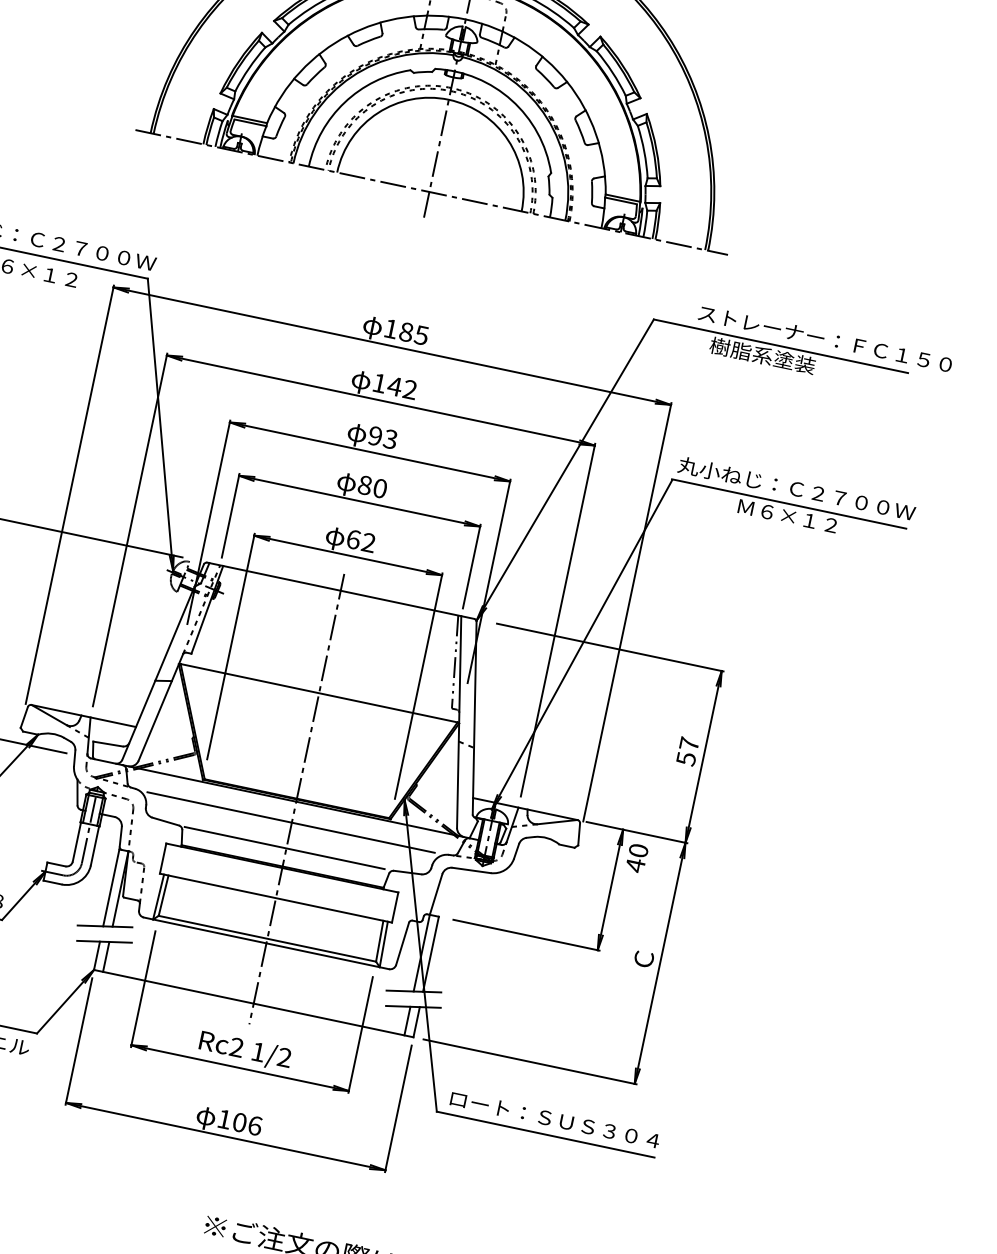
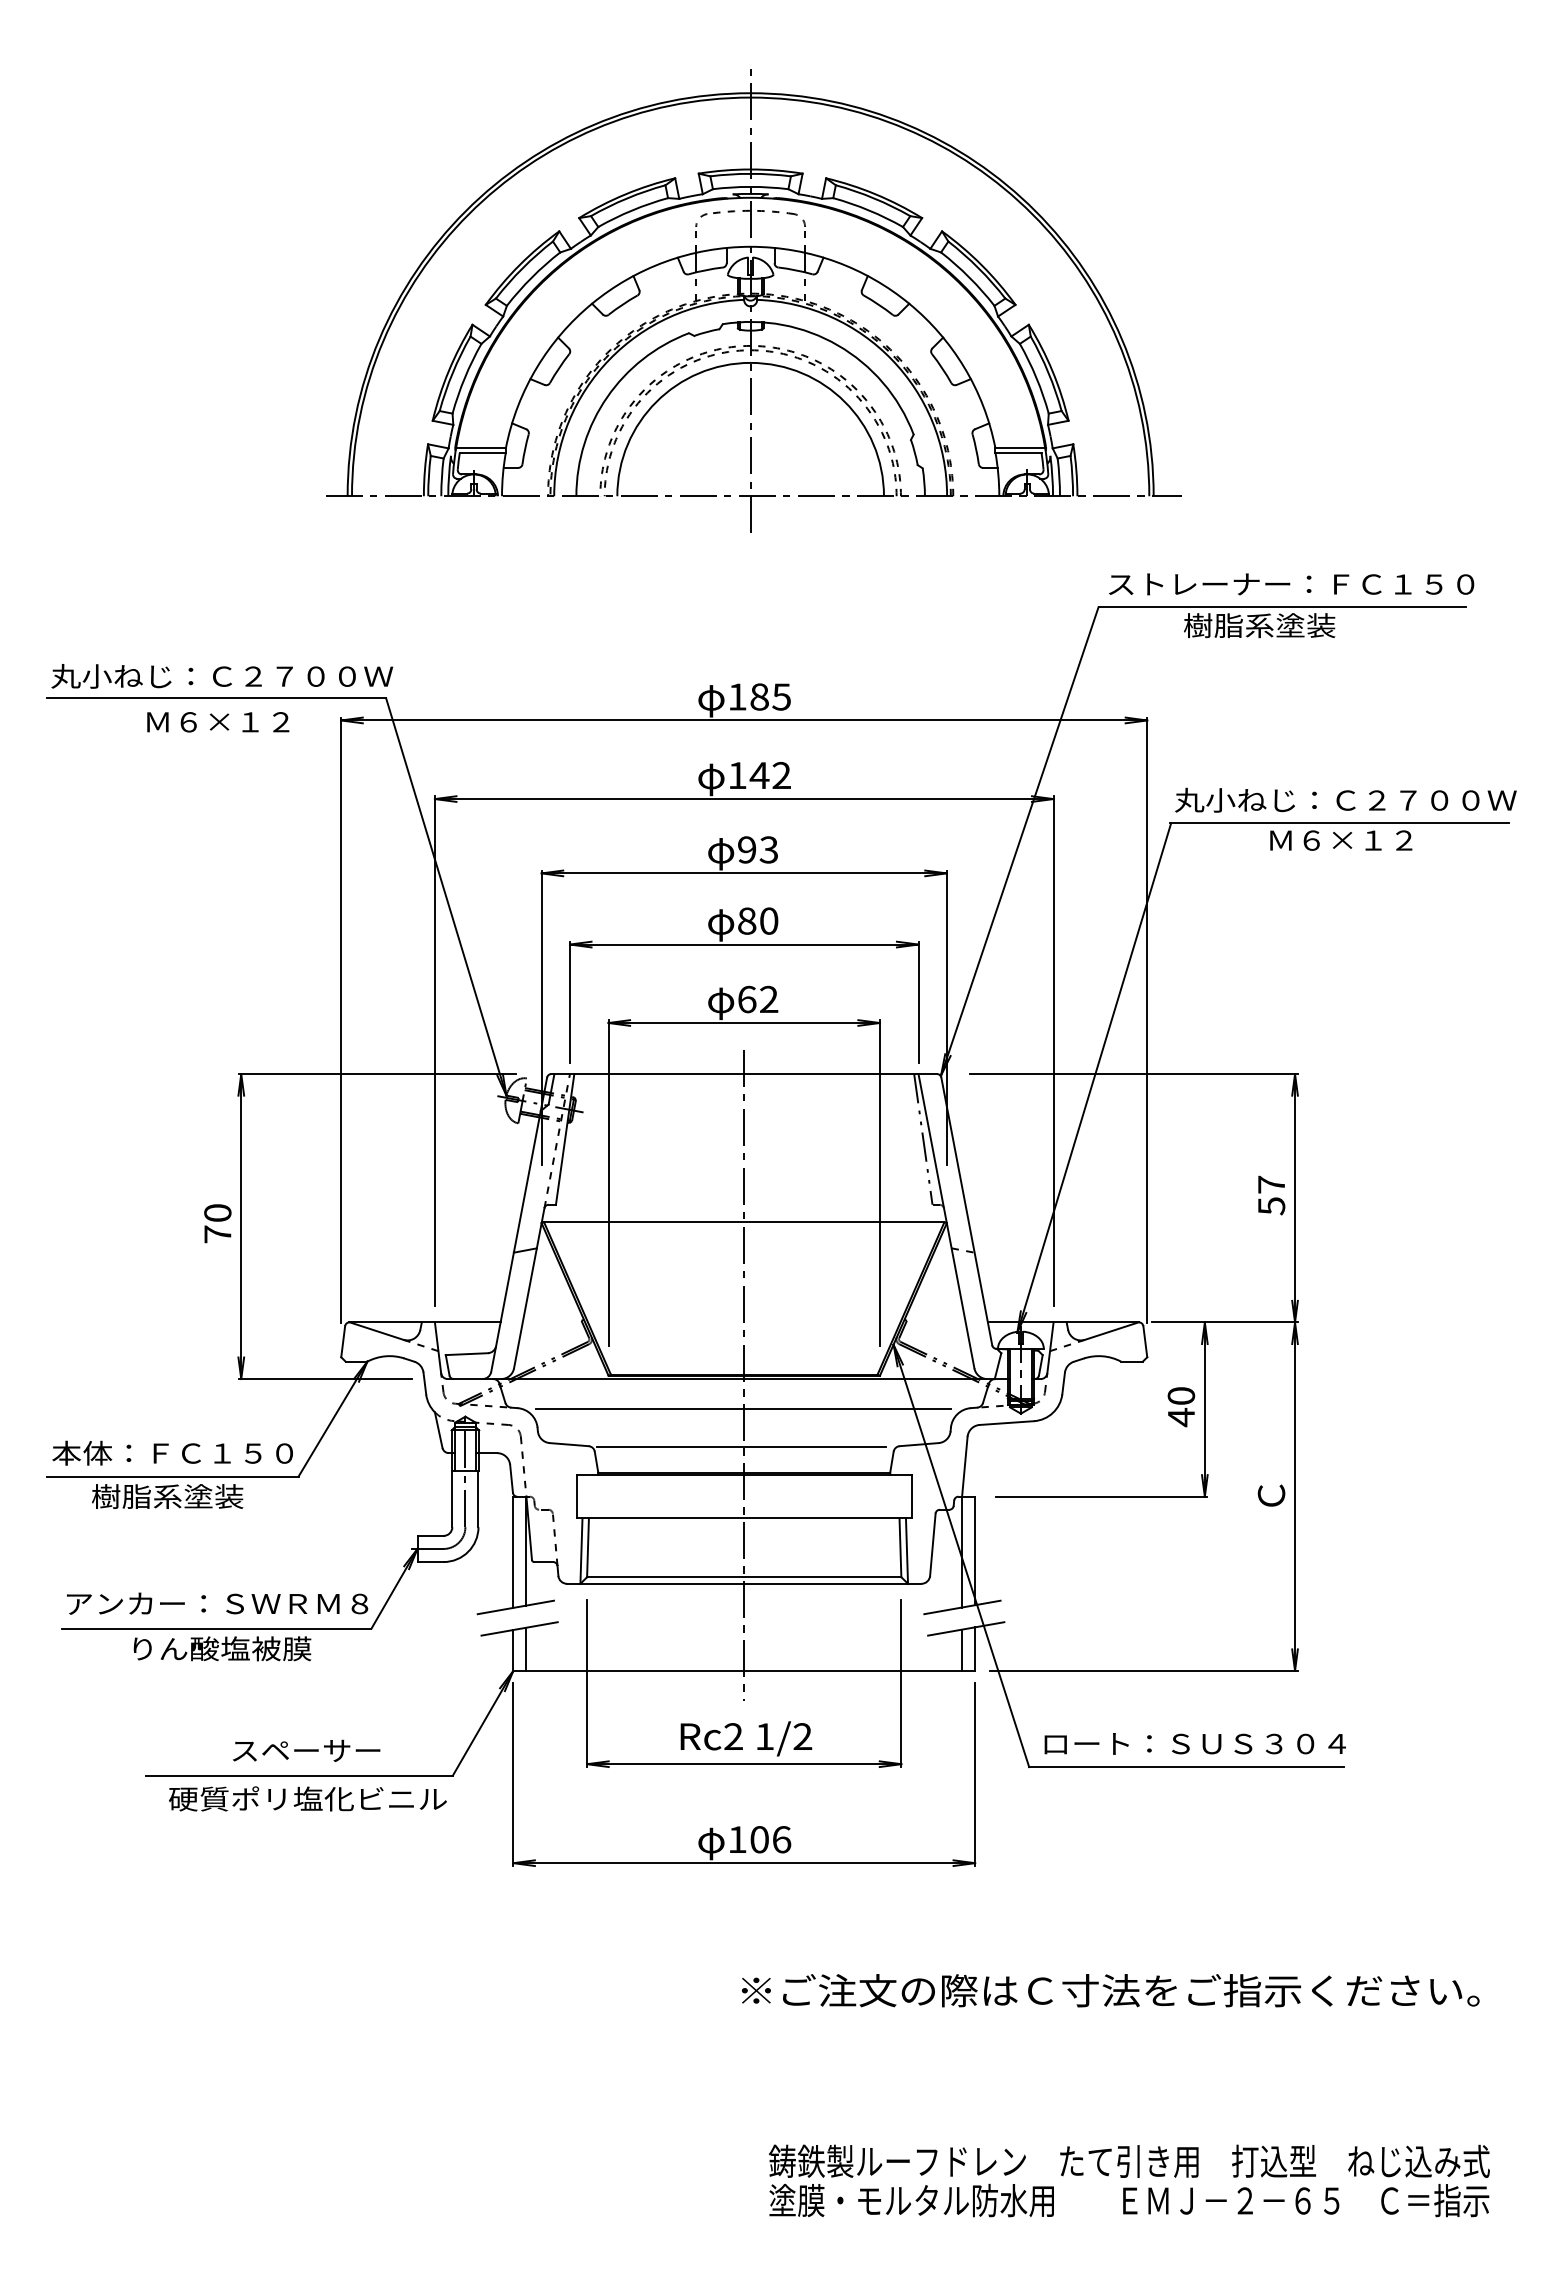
text: (825, 339) -> (1291, 584), moved
text: (637, 858) -> (1181, 1407), moved

